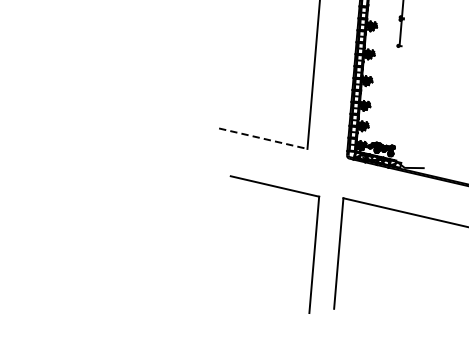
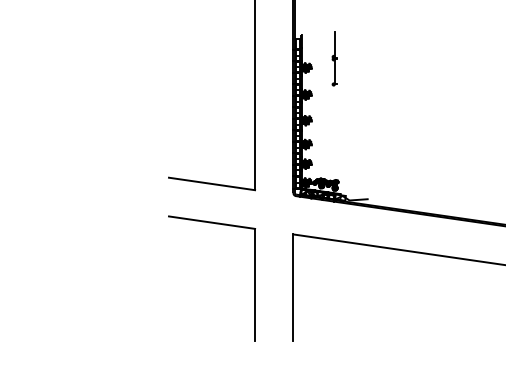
line: (263, 138) -> (212, 183), dashed -> solid
part: (314, 248) -> (254, 278), moved

